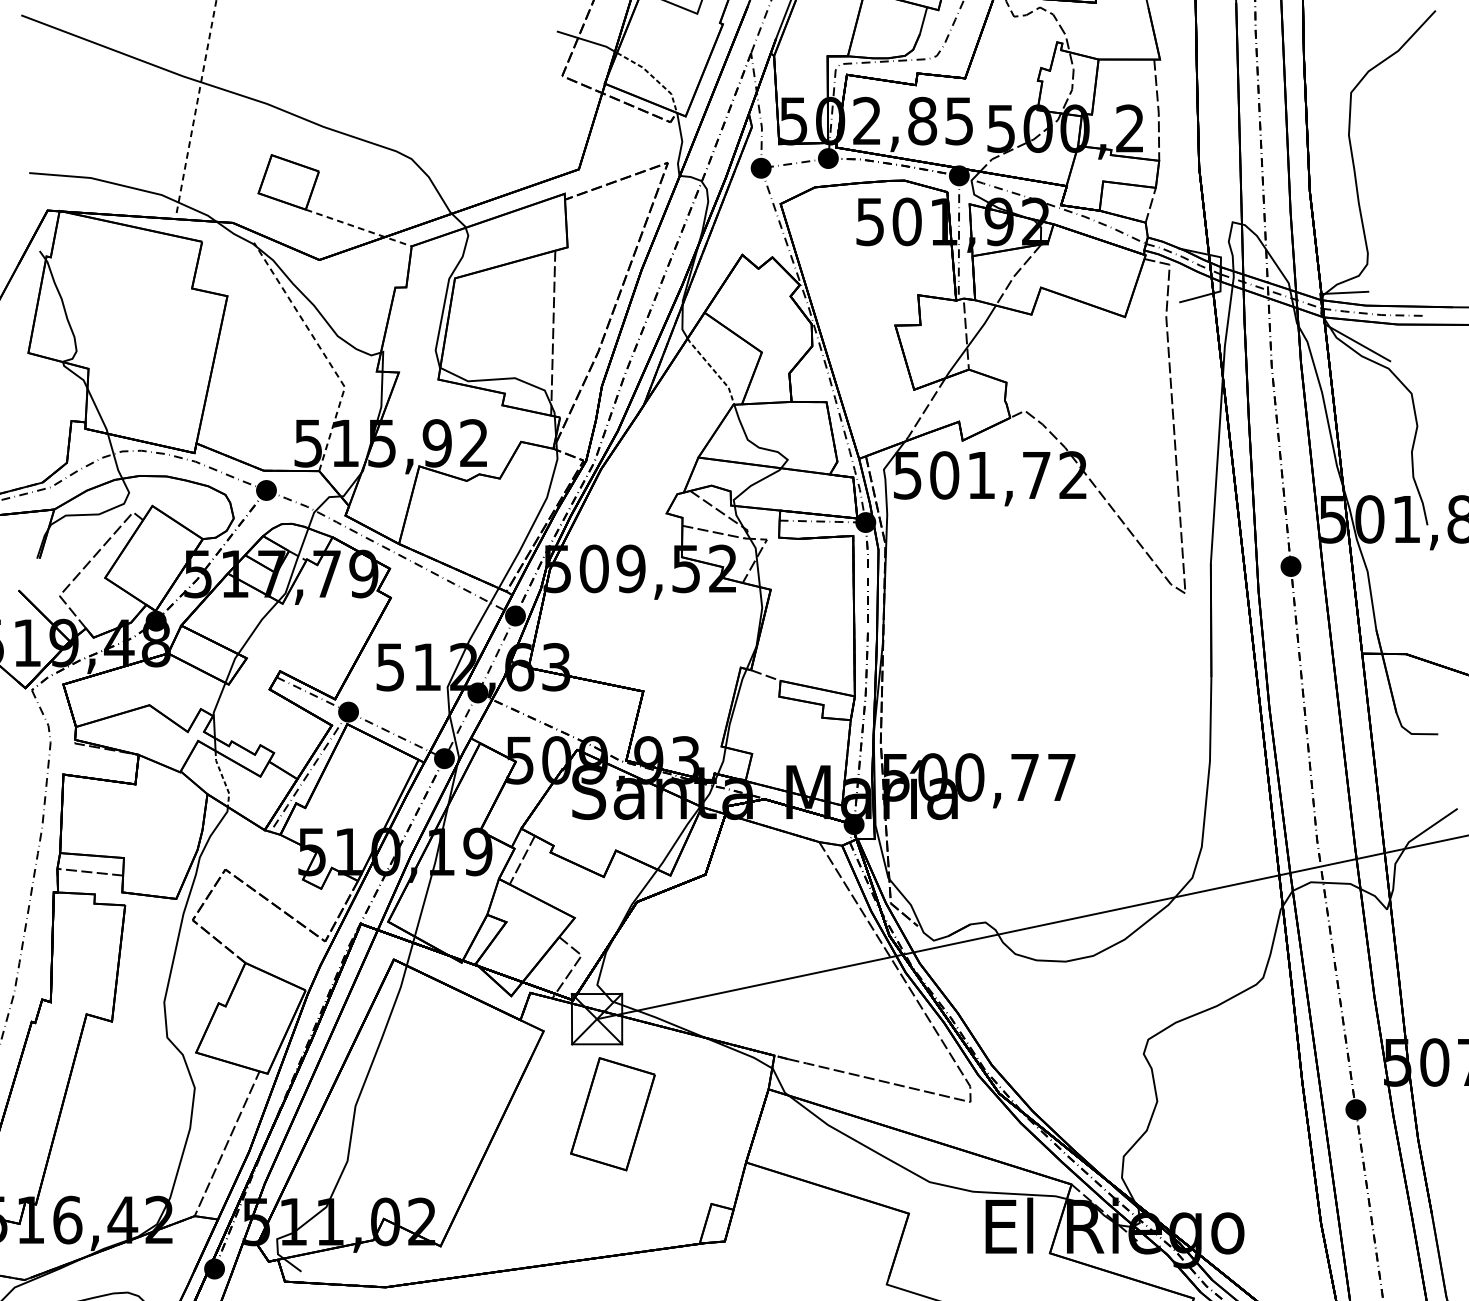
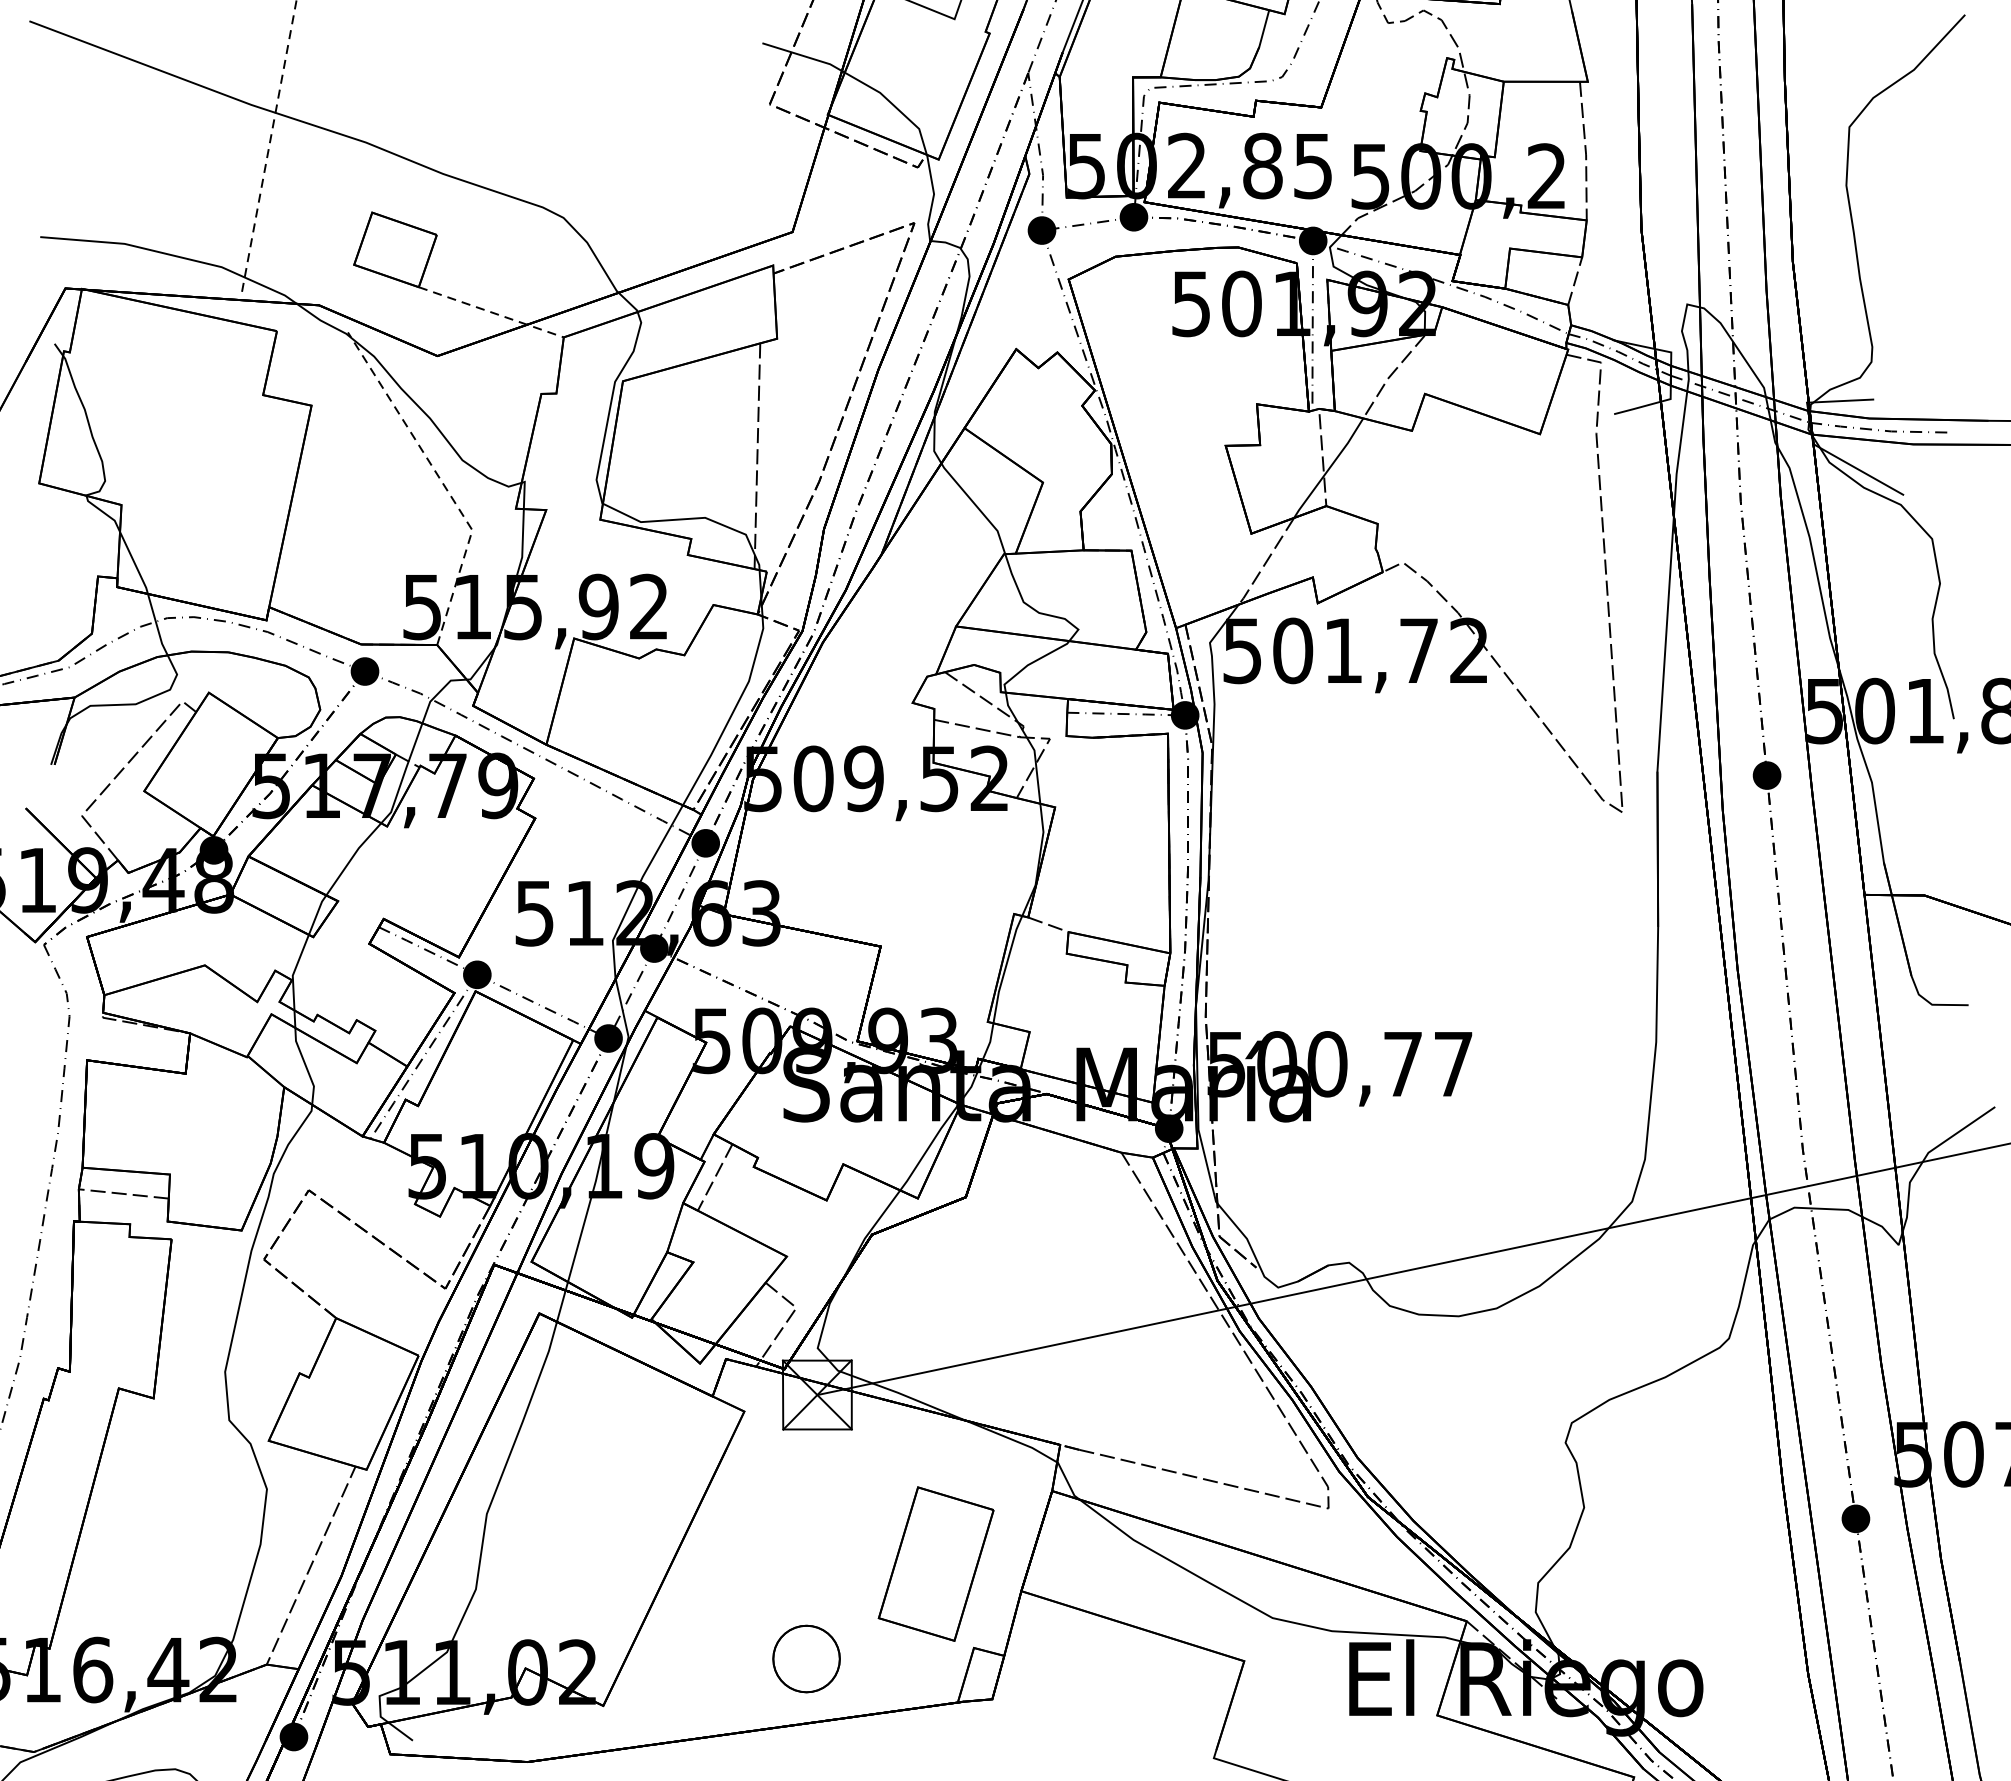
line: (653, 77) -> (894, 106), dashed -> solid
line: (714, 369) -> (977, 506), dashed -> solid
line: (223, 779) -> (305, 1066), dashed -> solid
part: (612, 1113) -> (935, 1563), moved
part: (589, 1211) -> (806, 1658), added

